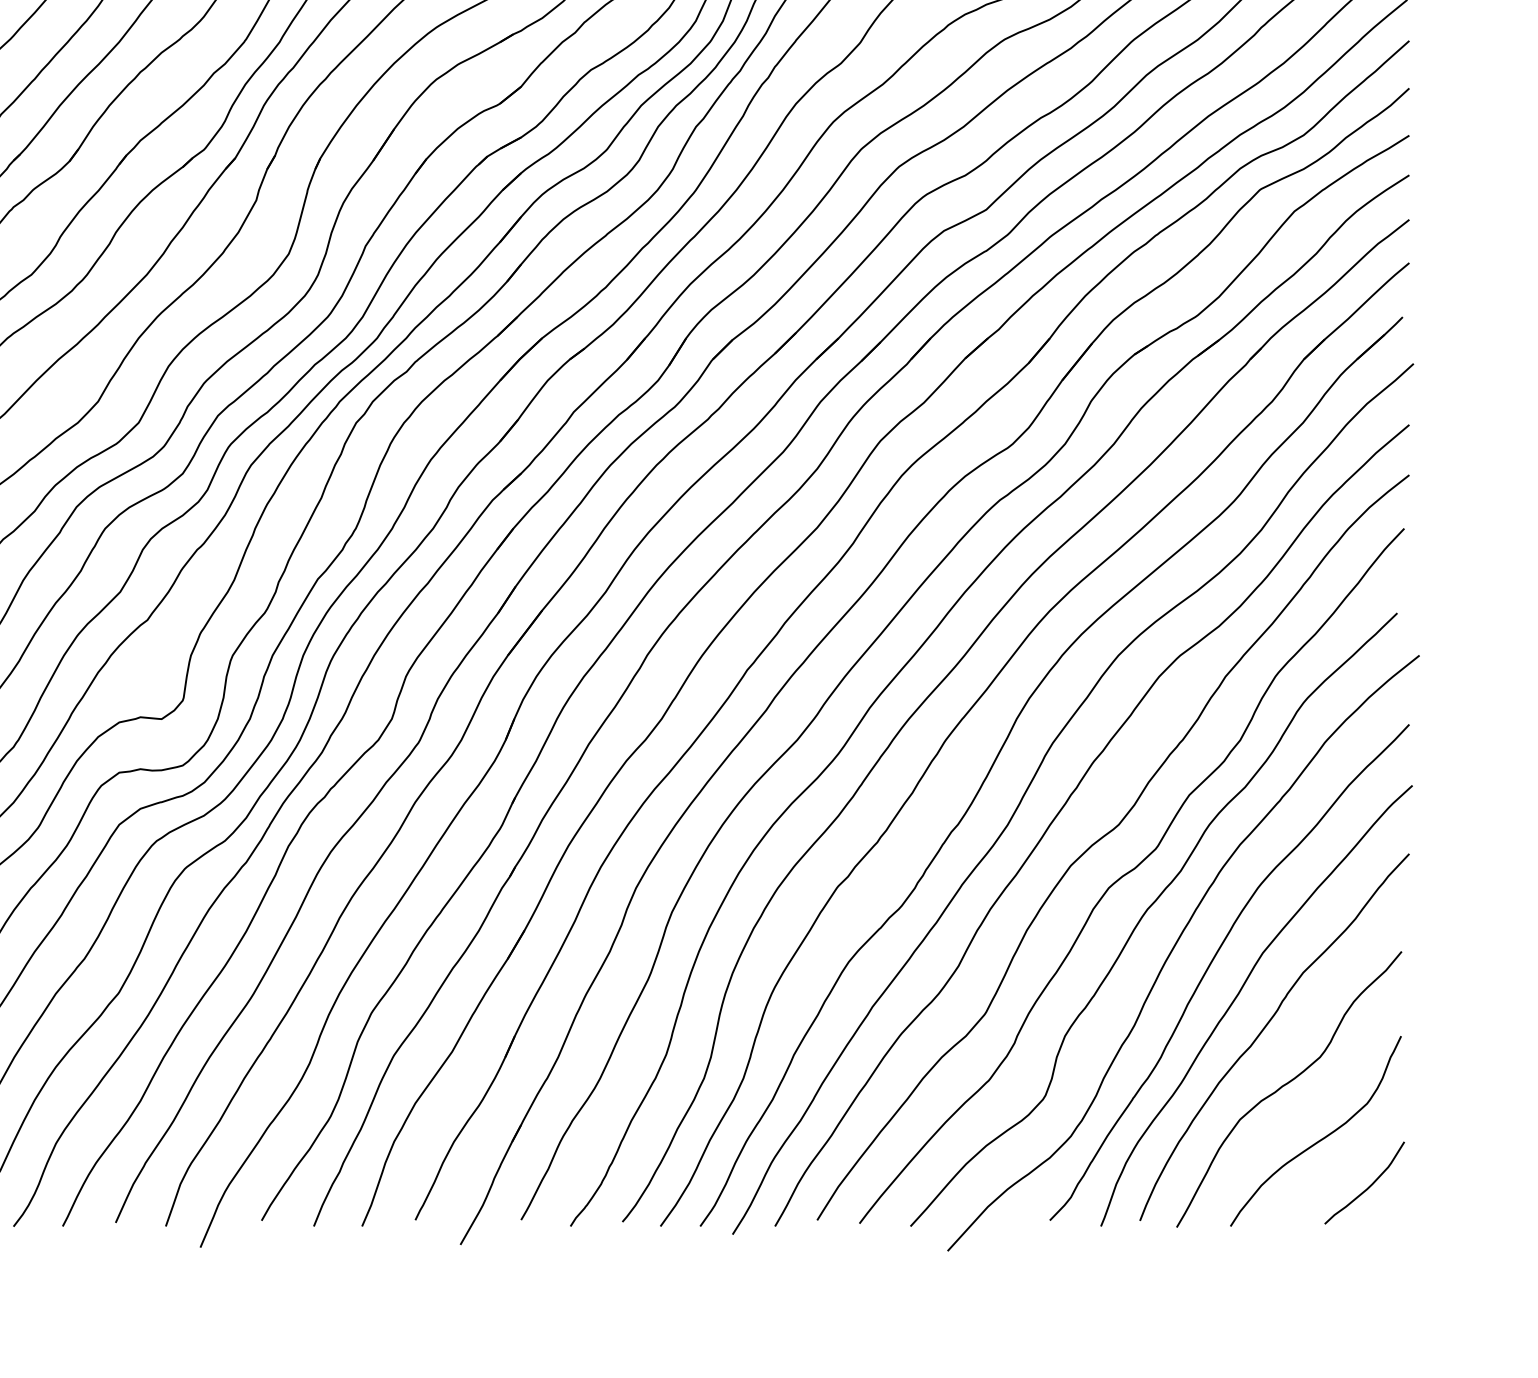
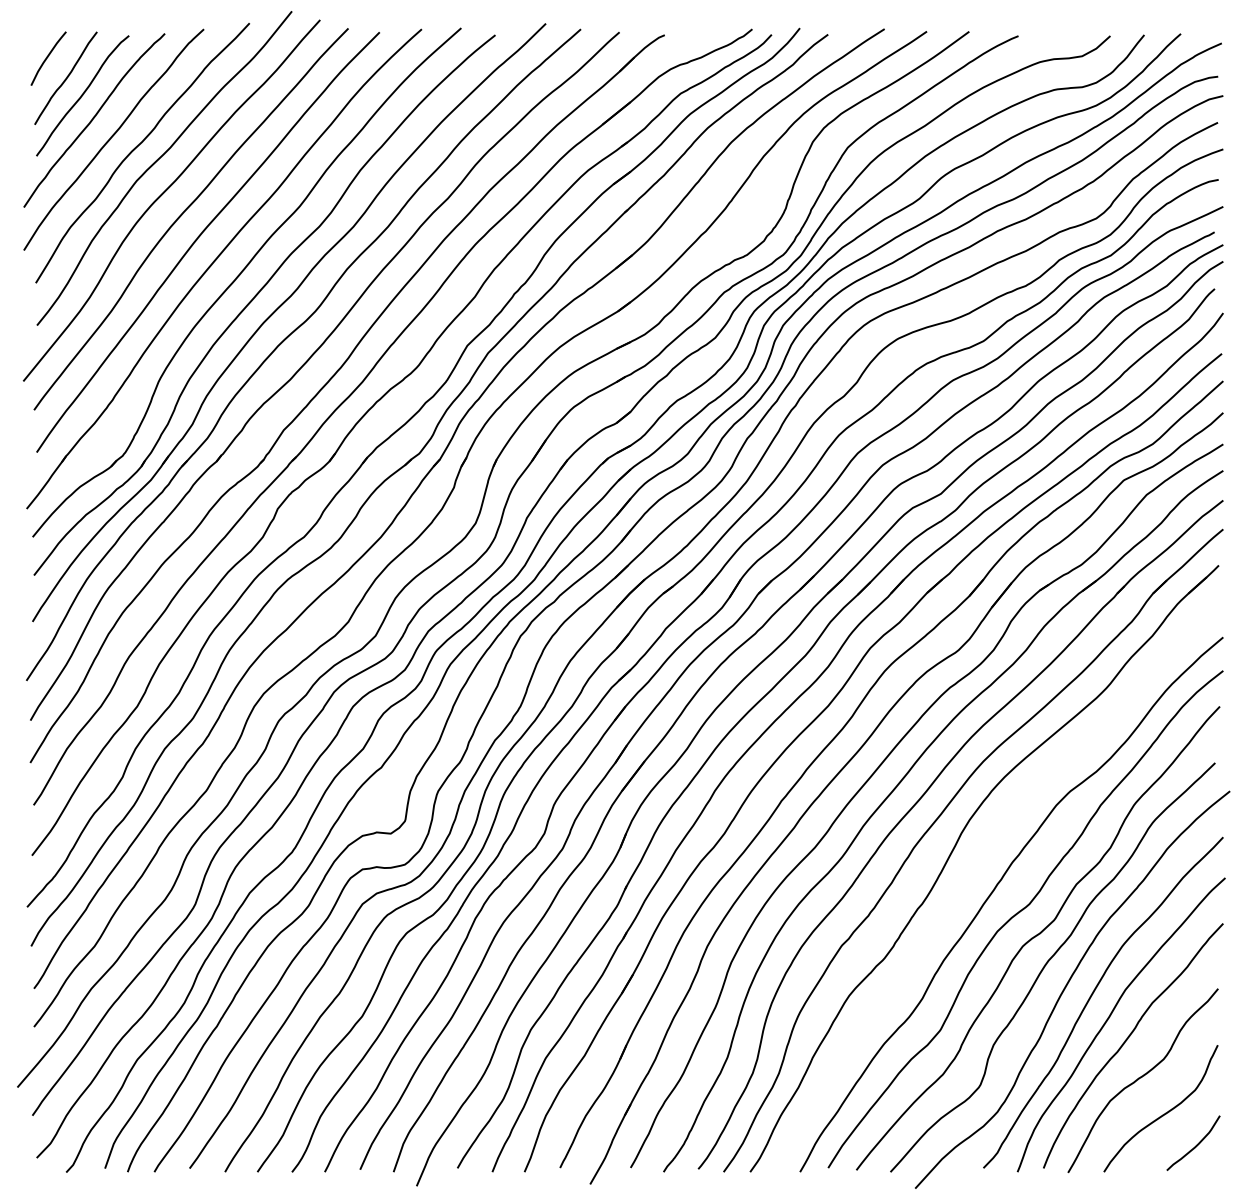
curve: (1034, 778) -> (973, 873), removed

